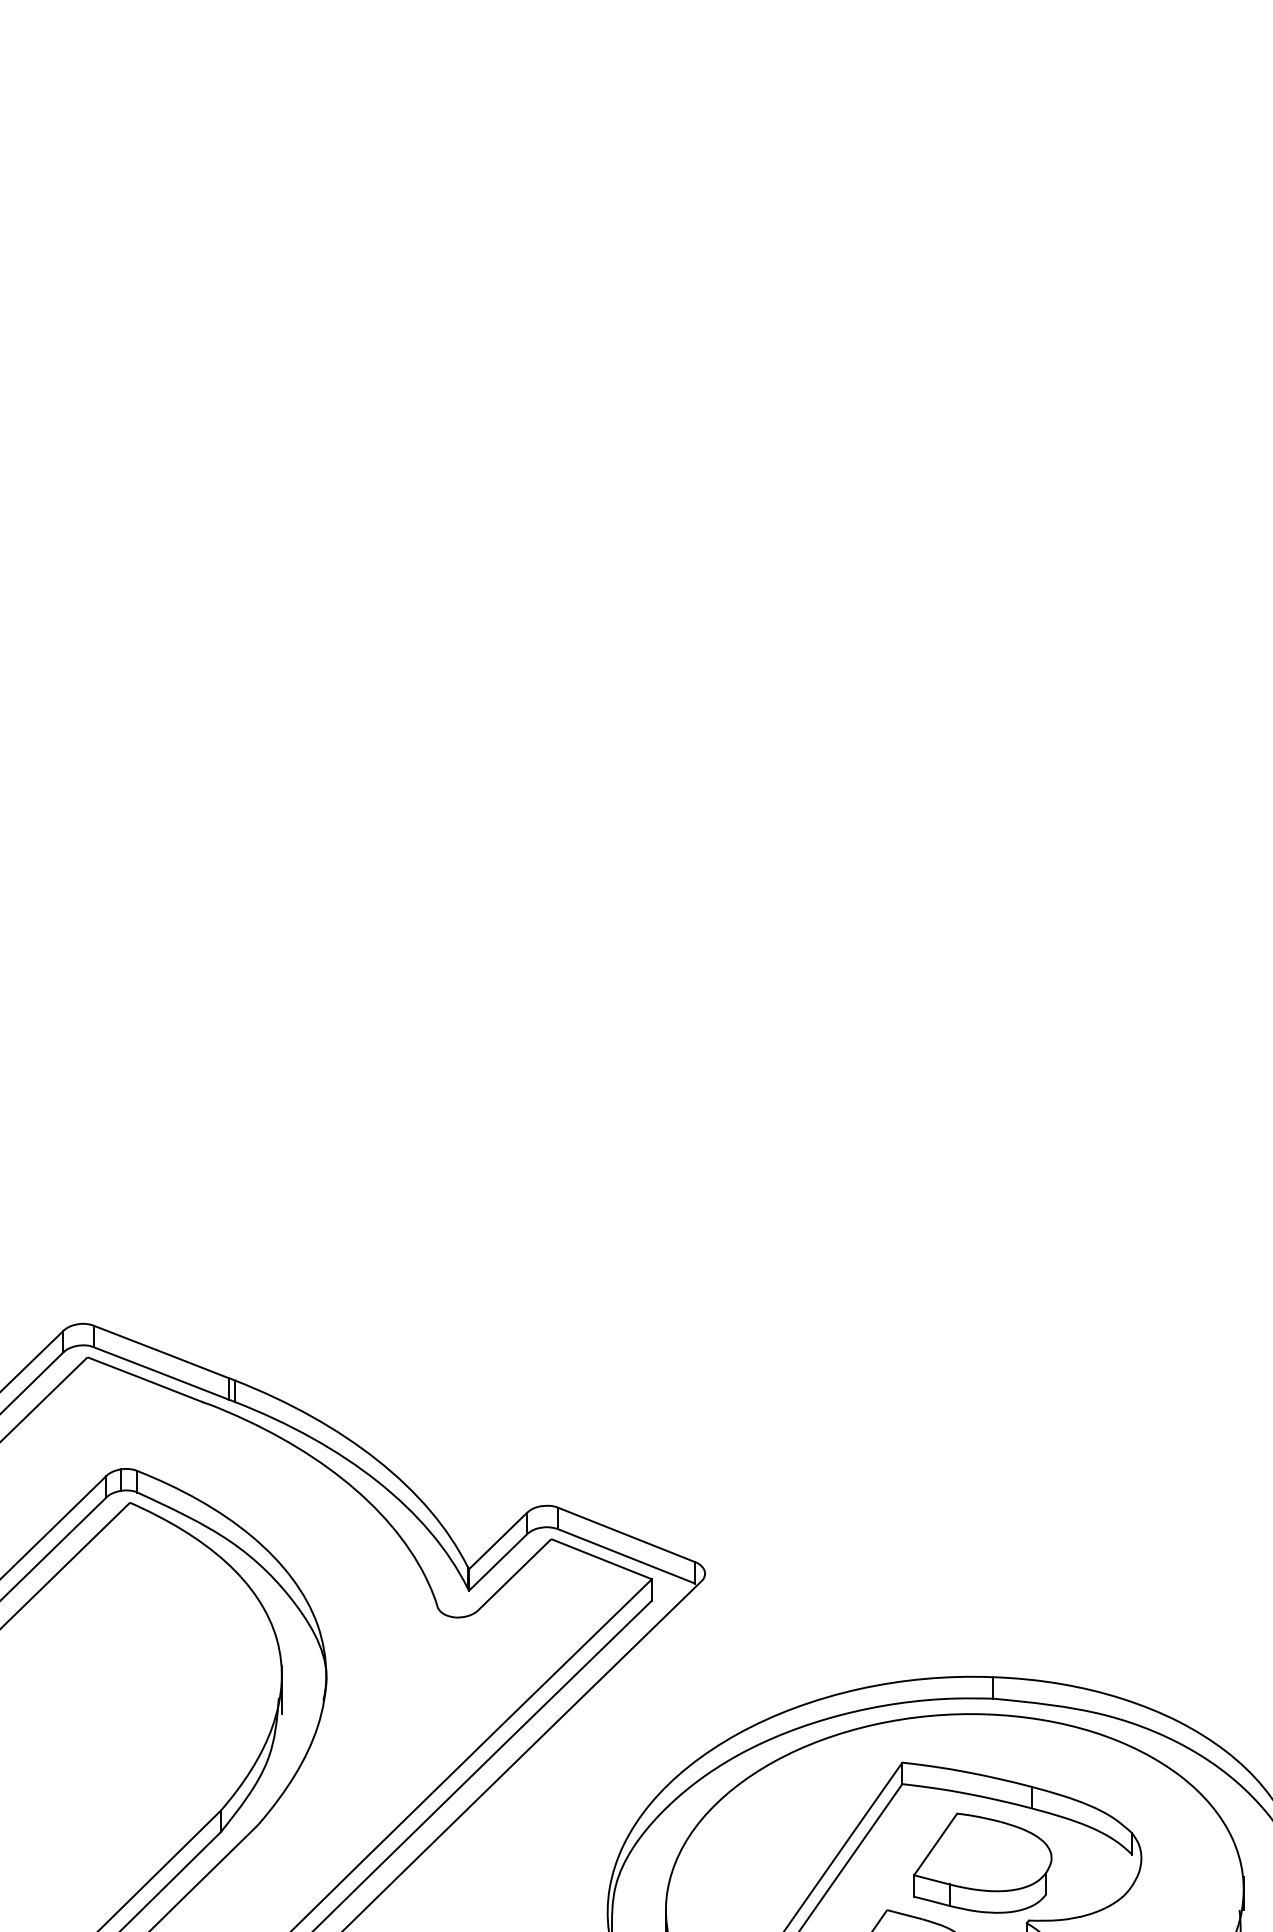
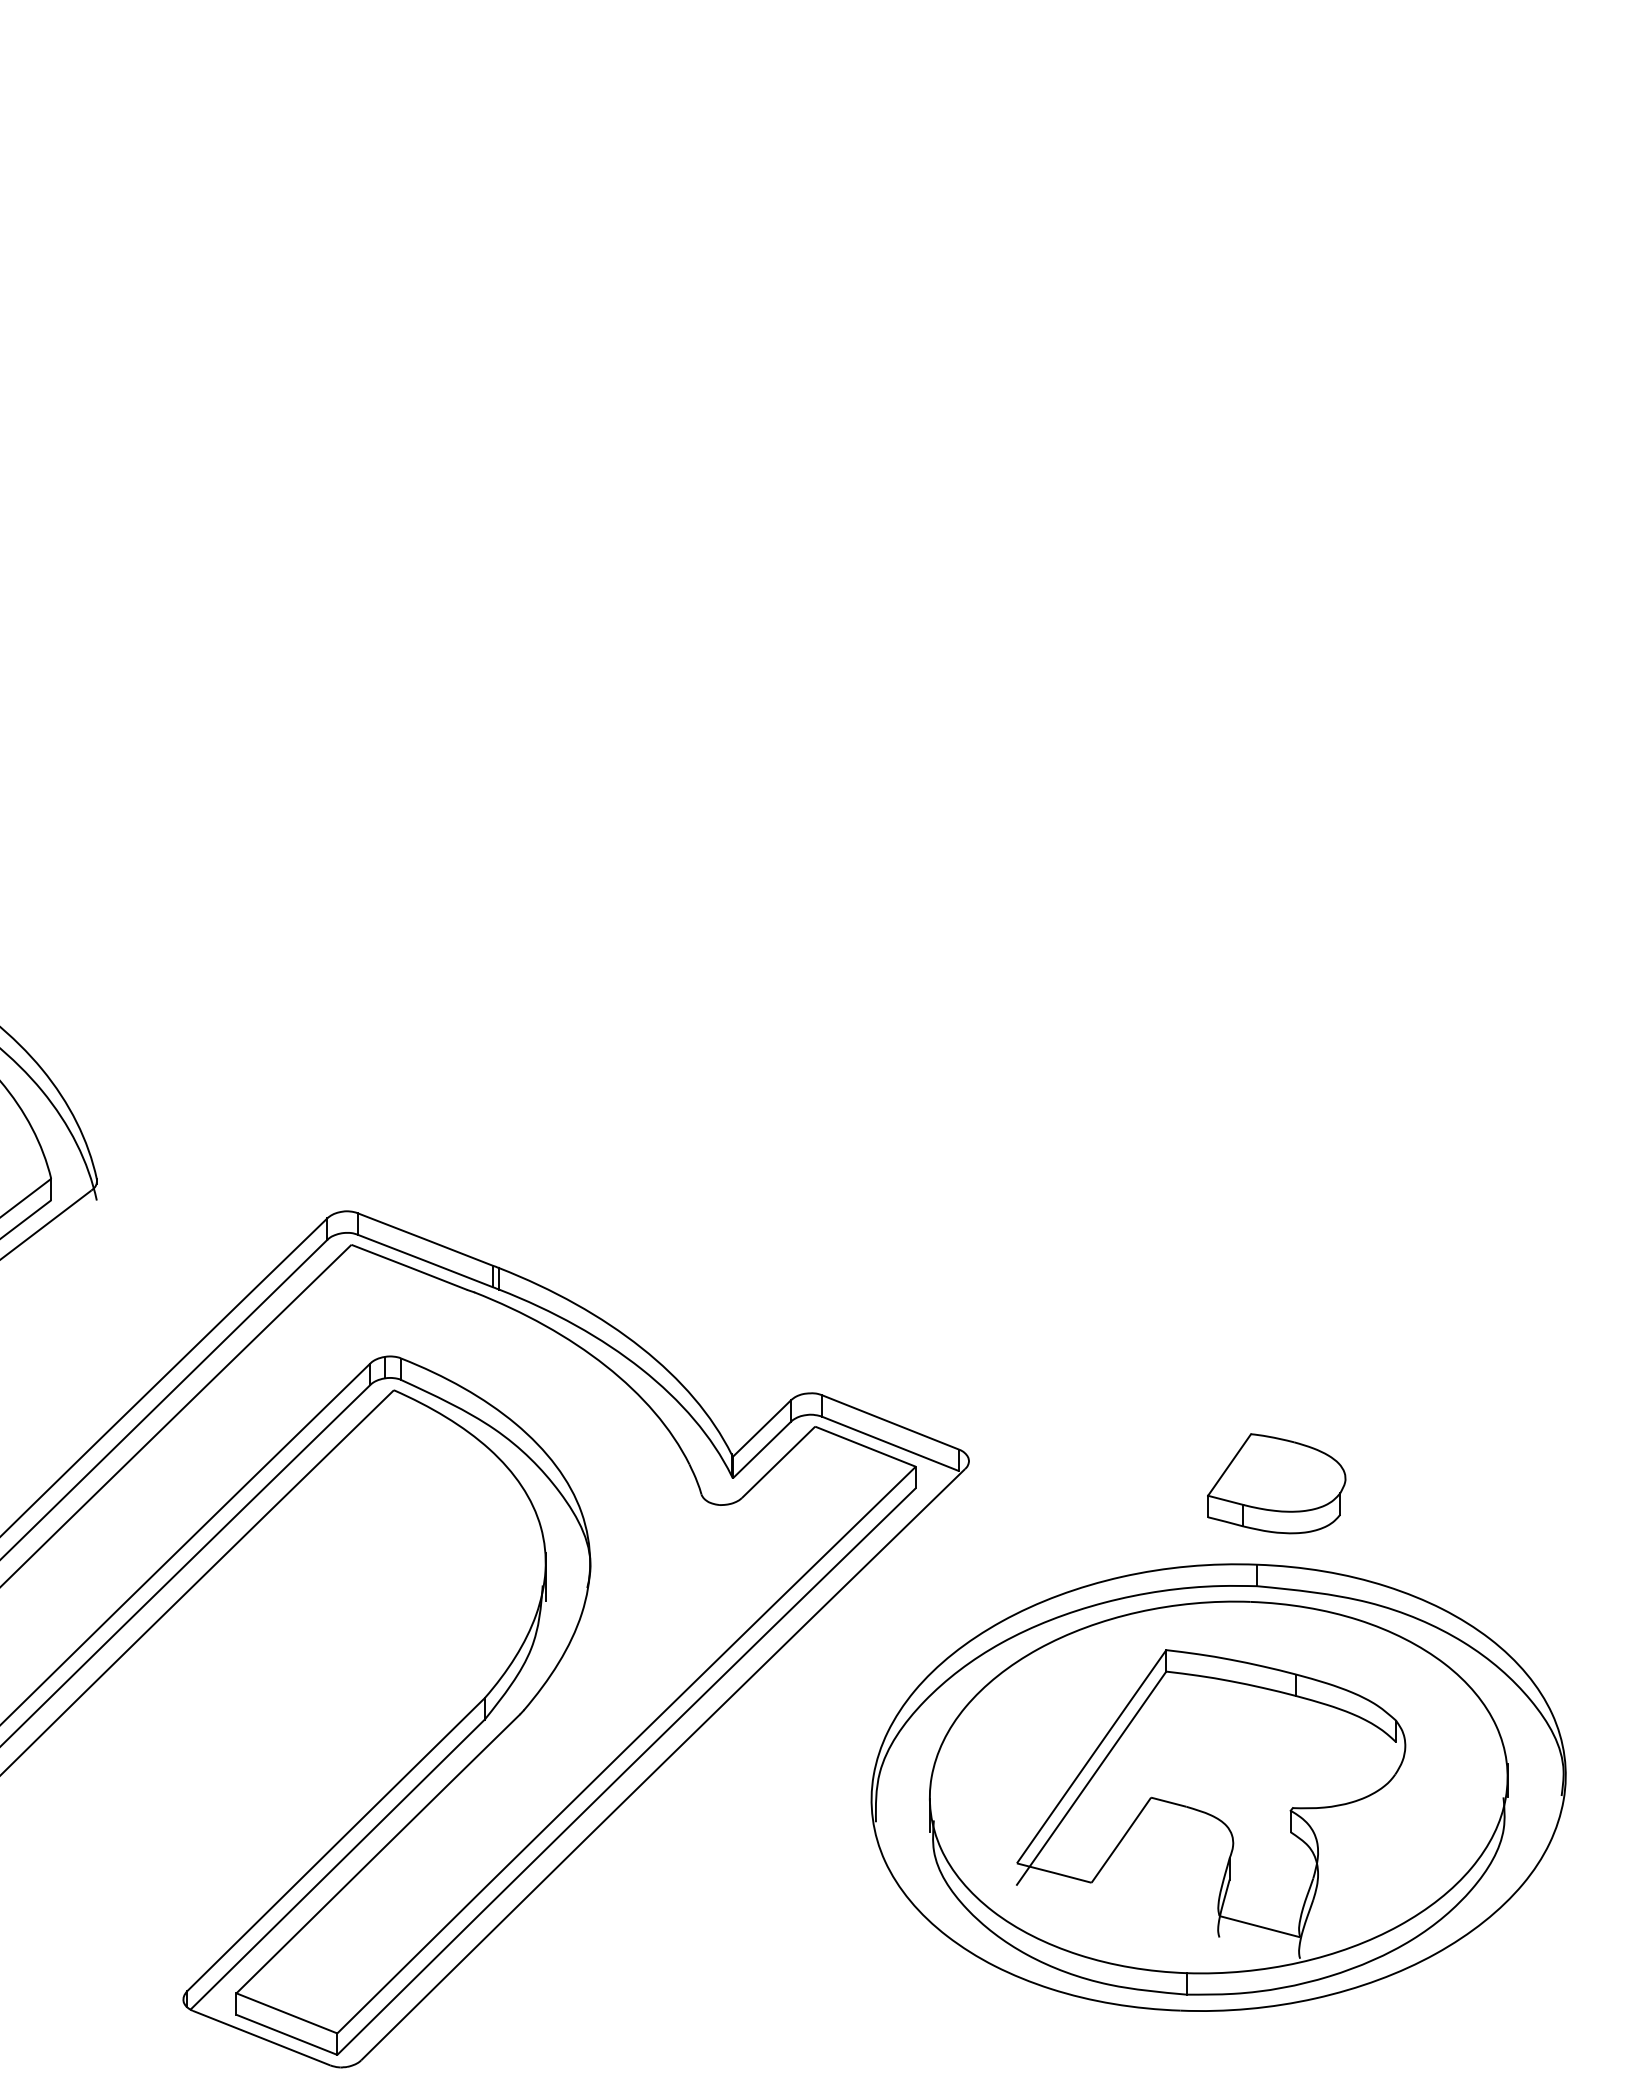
part: (982, 1862) -> (1276, 1483), moved

